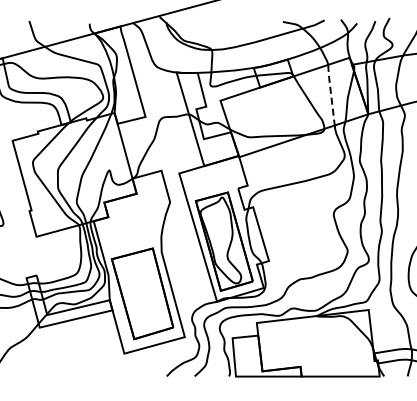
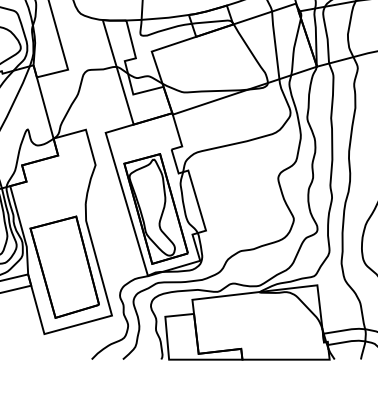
line: (331, 94) -> (275, 44), dashed -> solid

